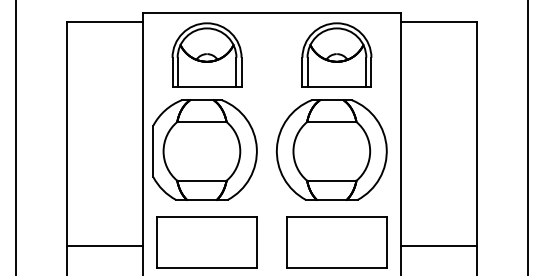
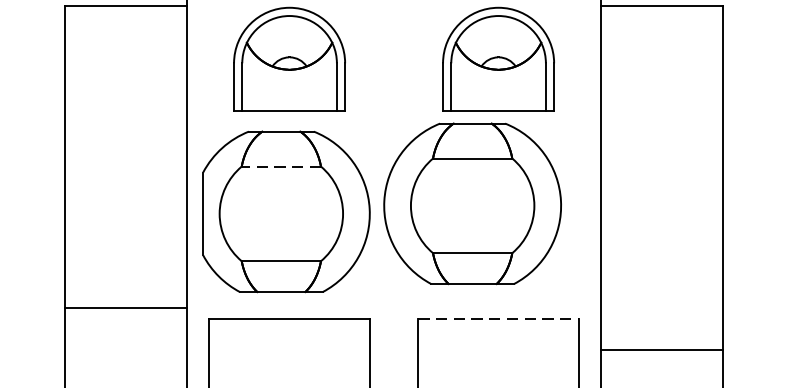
line: (201, 122) -> (280, 167), solid -> dashed
part: (331, 149) -> (472, 202), moved
line: (336, 216) -> (497, 318), solid -> dashed
line: (105, 245) -> (126, 307), moved
line: (438, 245) -> (662, 349), moved

